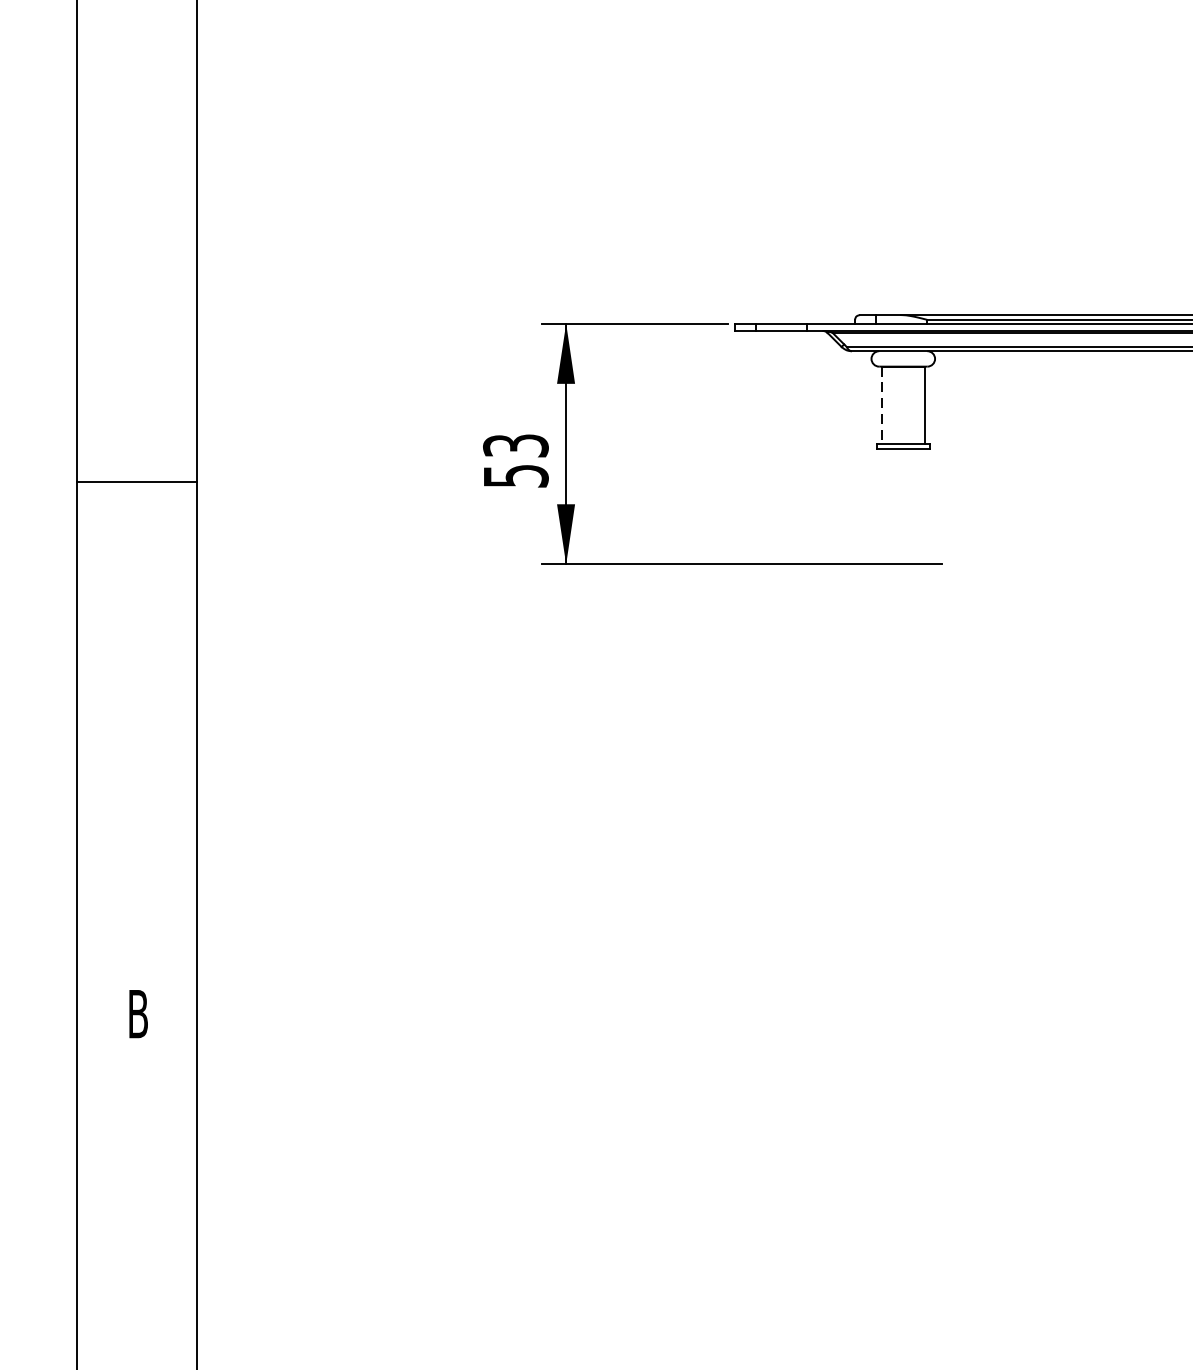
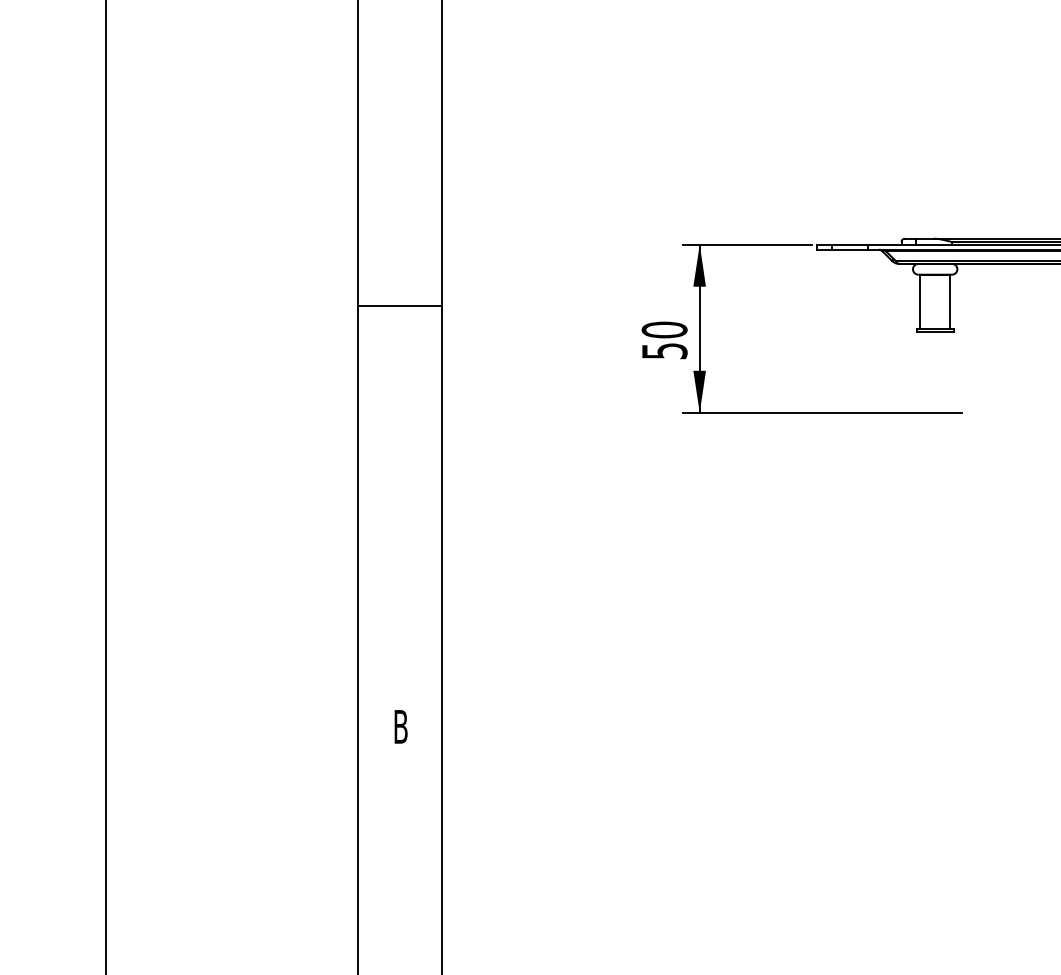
line: (882, 405) -> (920, 301), dashed -> solid
text: (515, 445) -> (664, 329), 53 -> 50
line: (136, 482) -> (399, 306), moved

